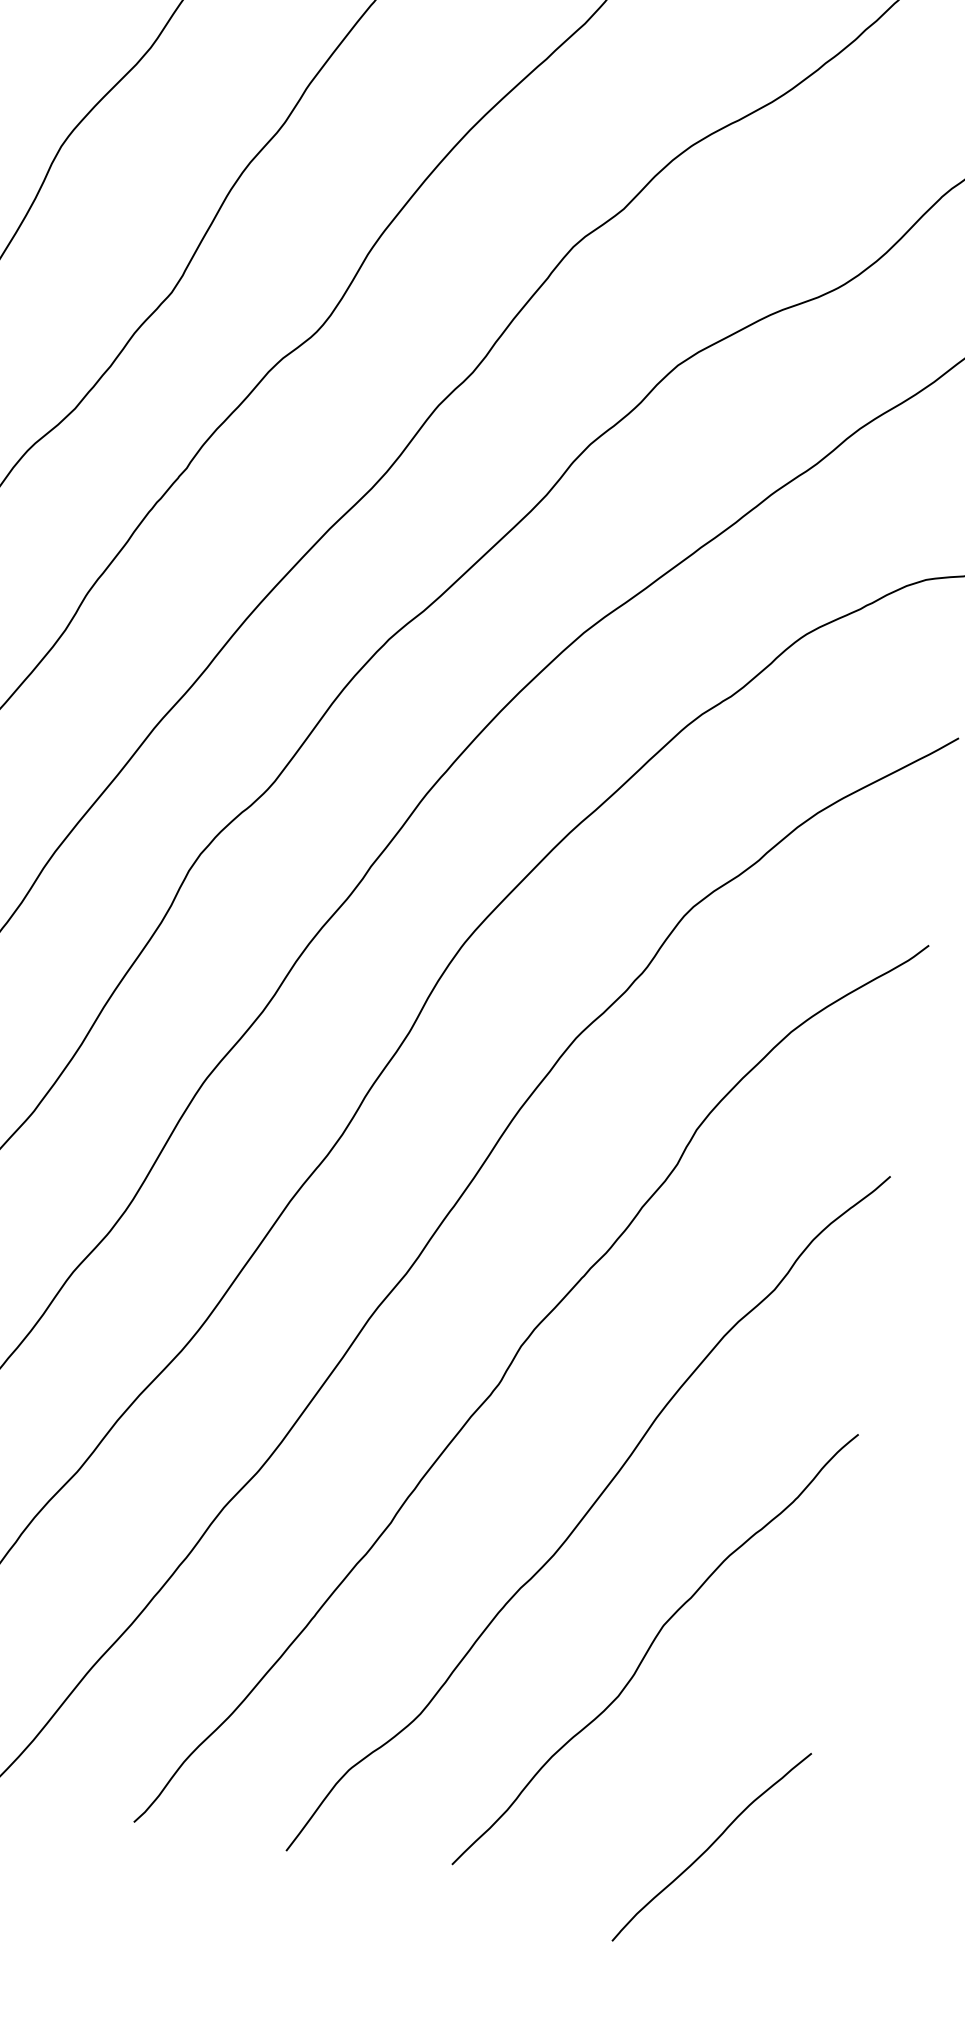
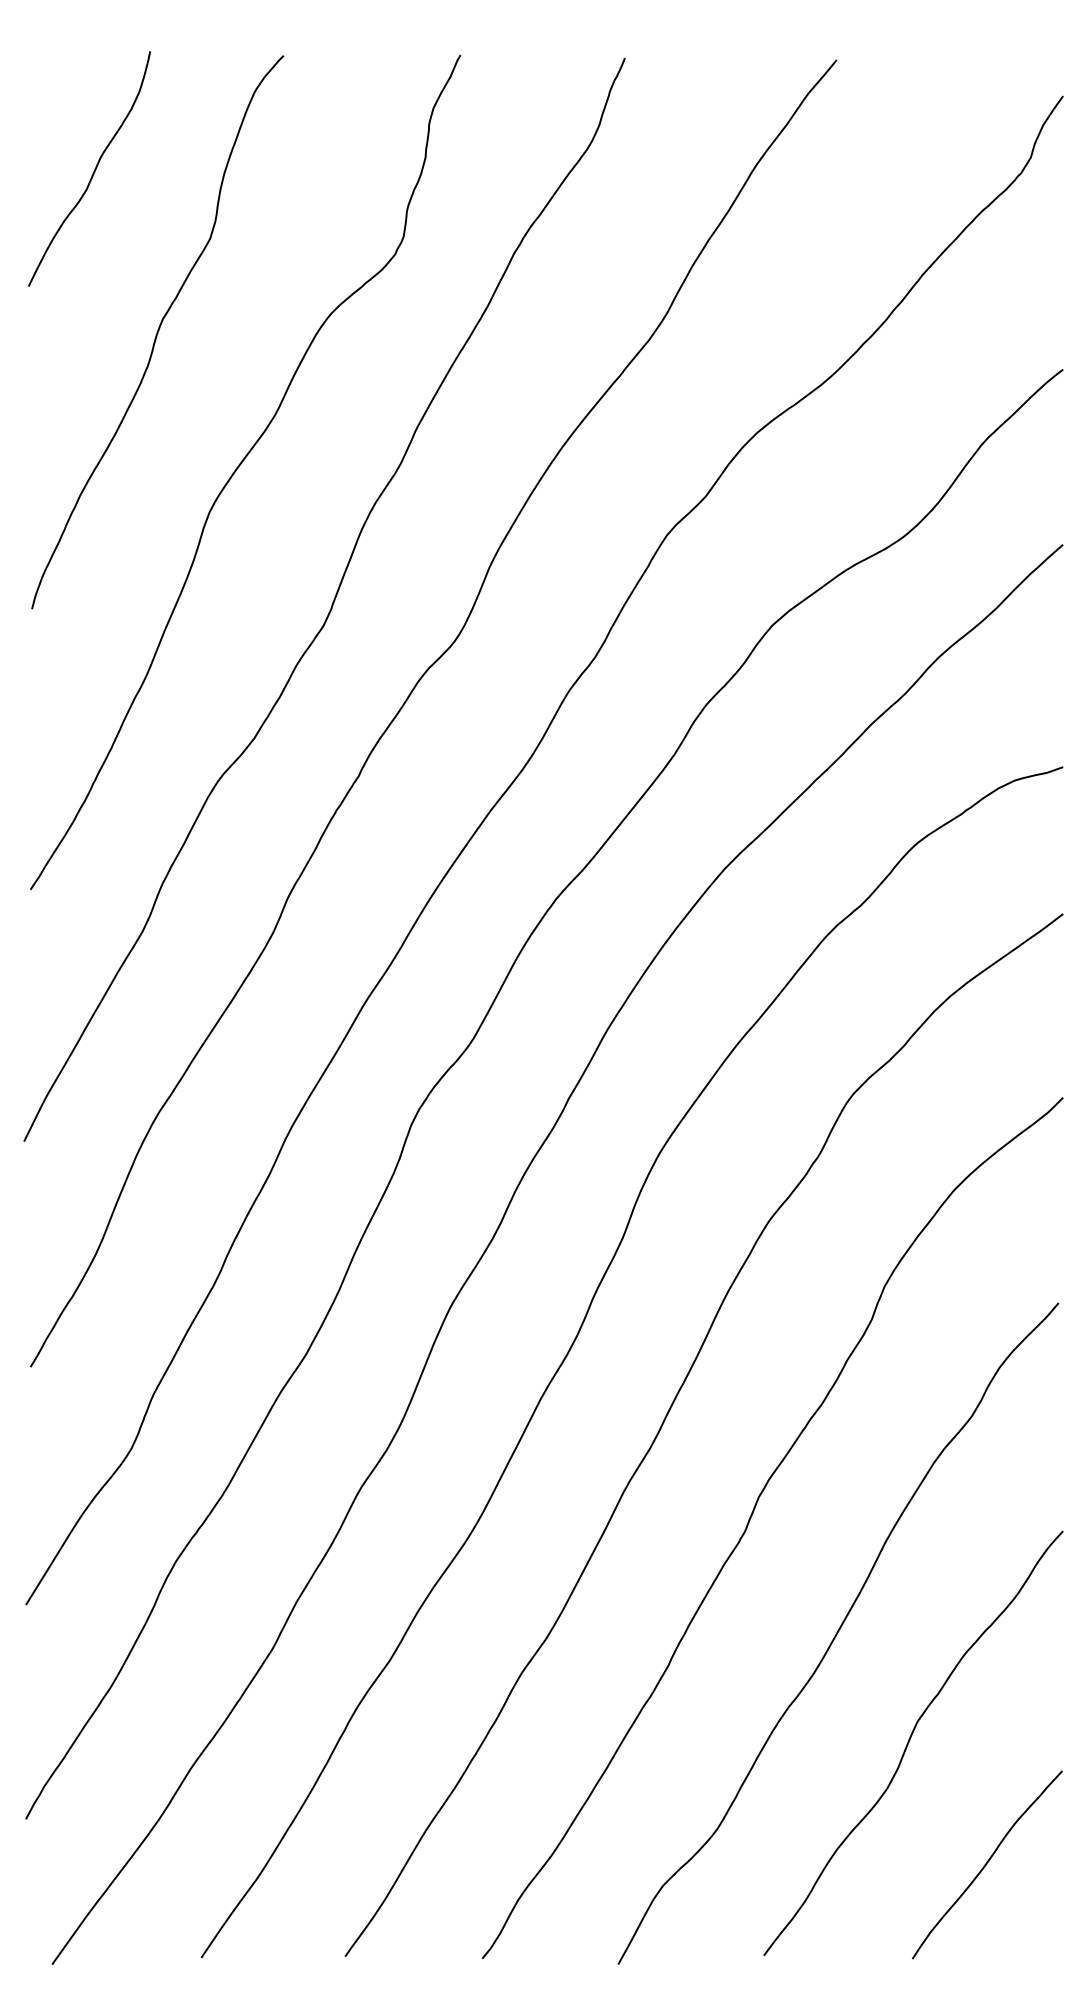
curve: (712, 1846) -> (987, 1864), moved

